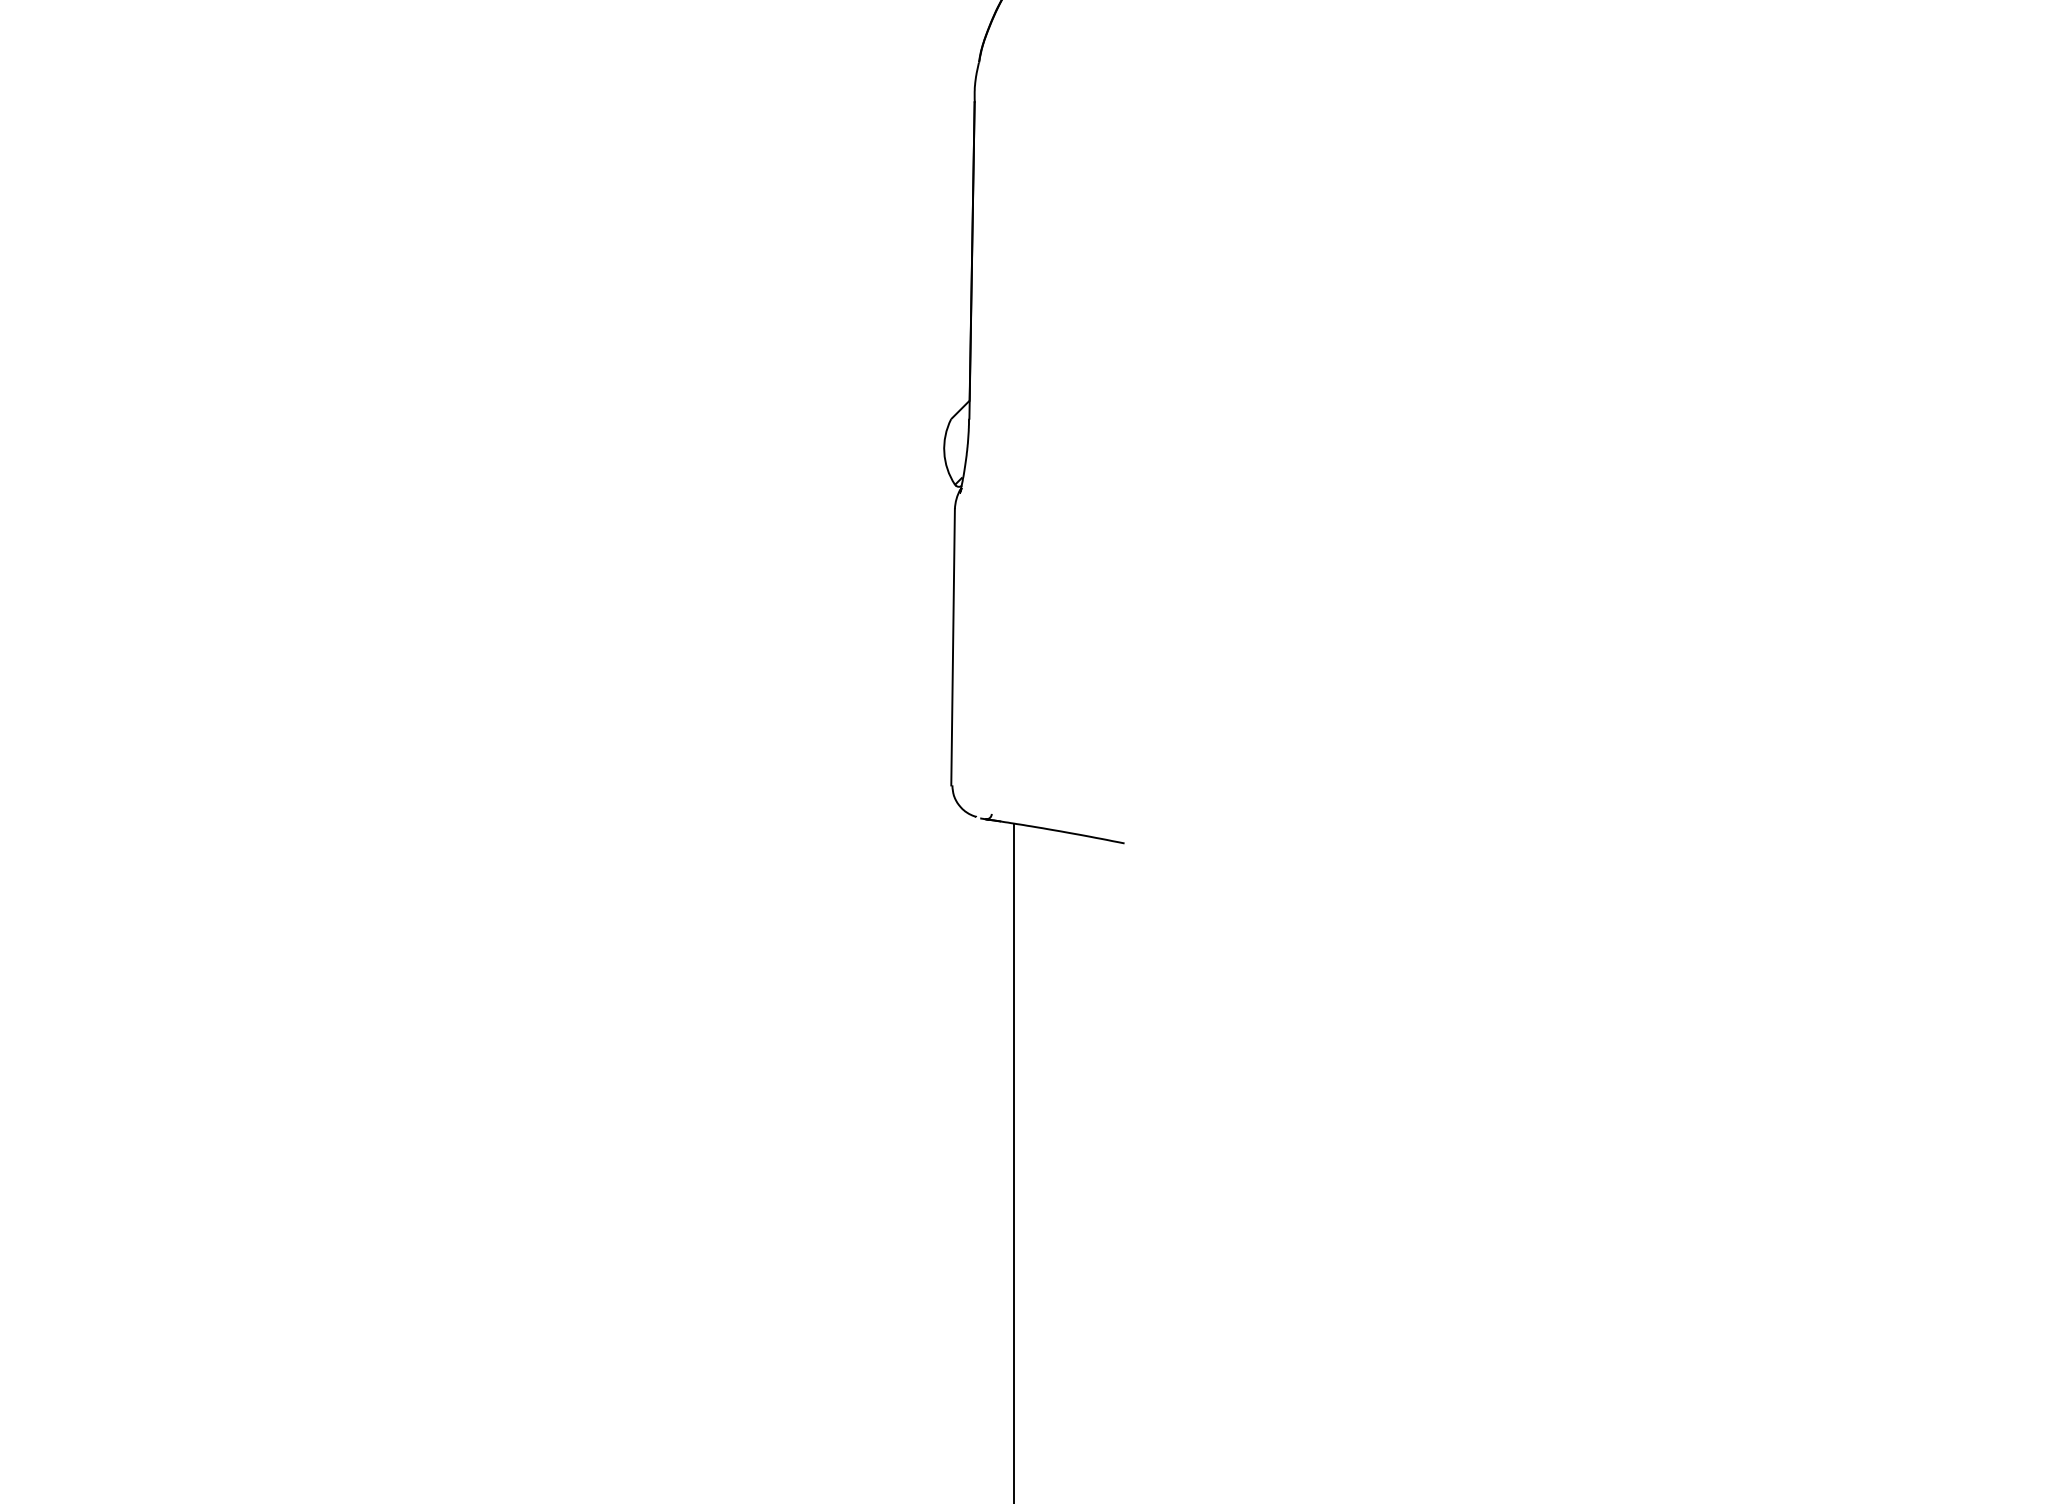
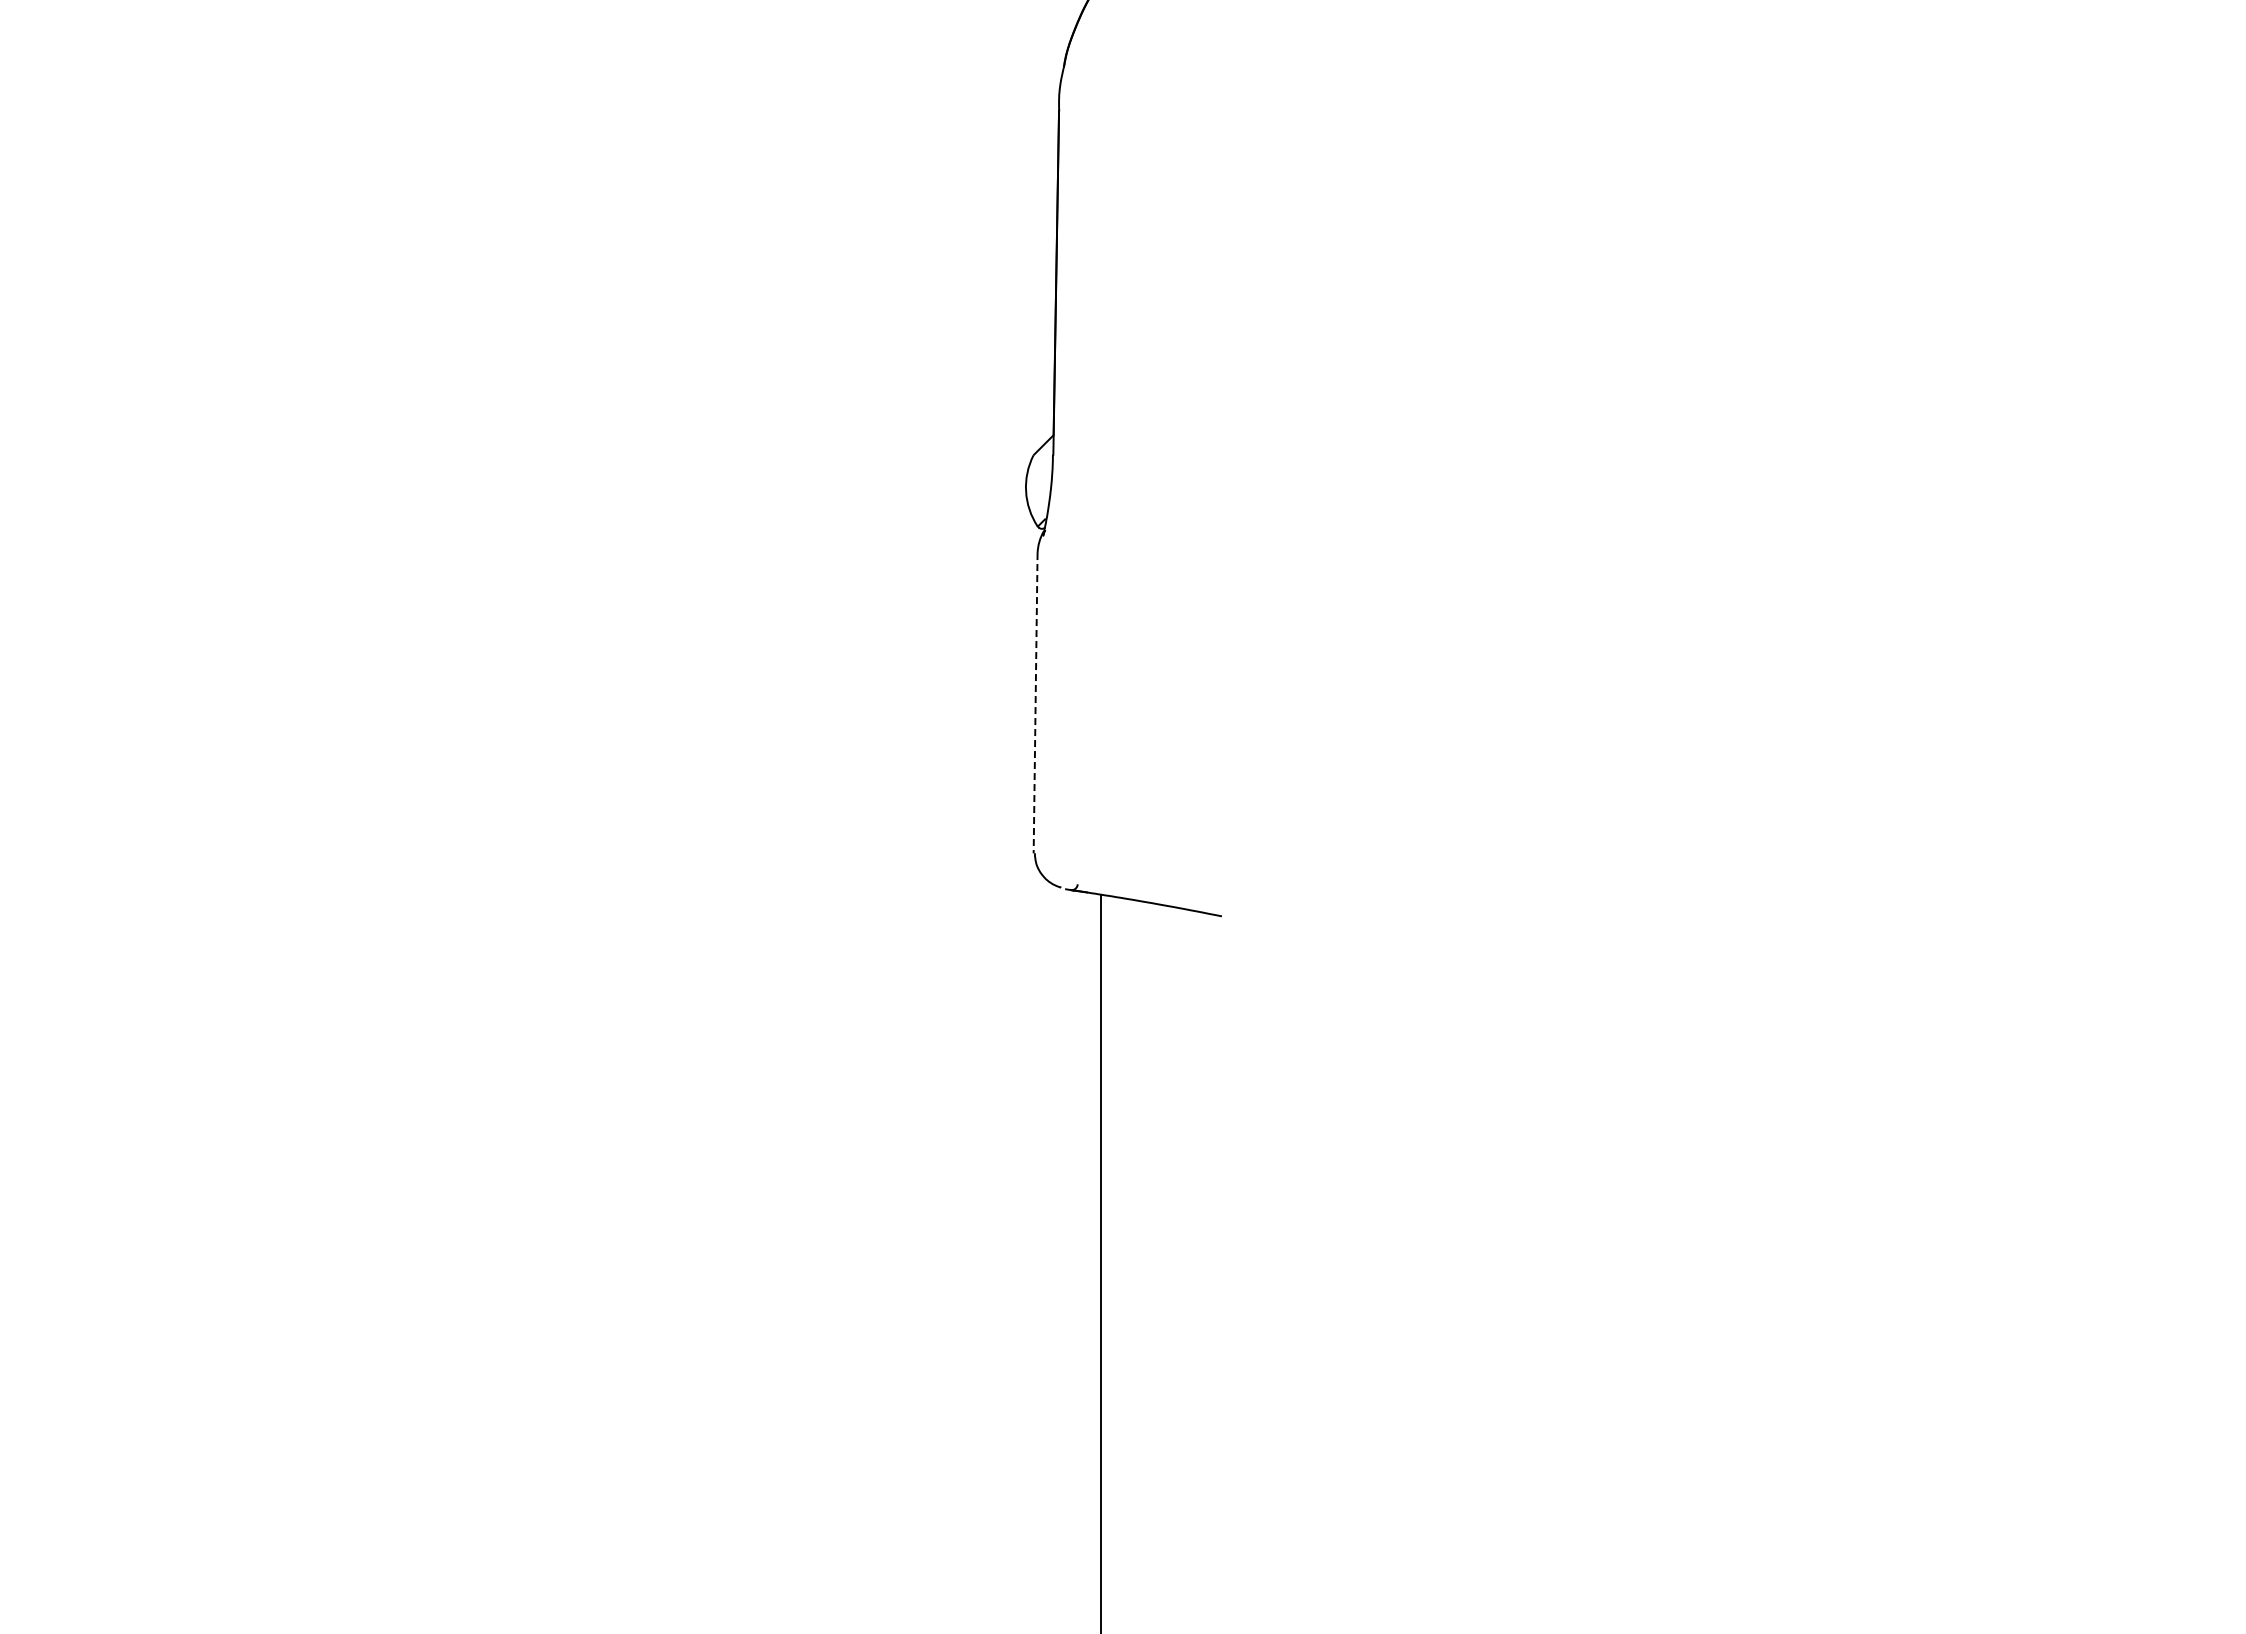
line: (952, 647) -> (1035, 703), solid -> dashed

